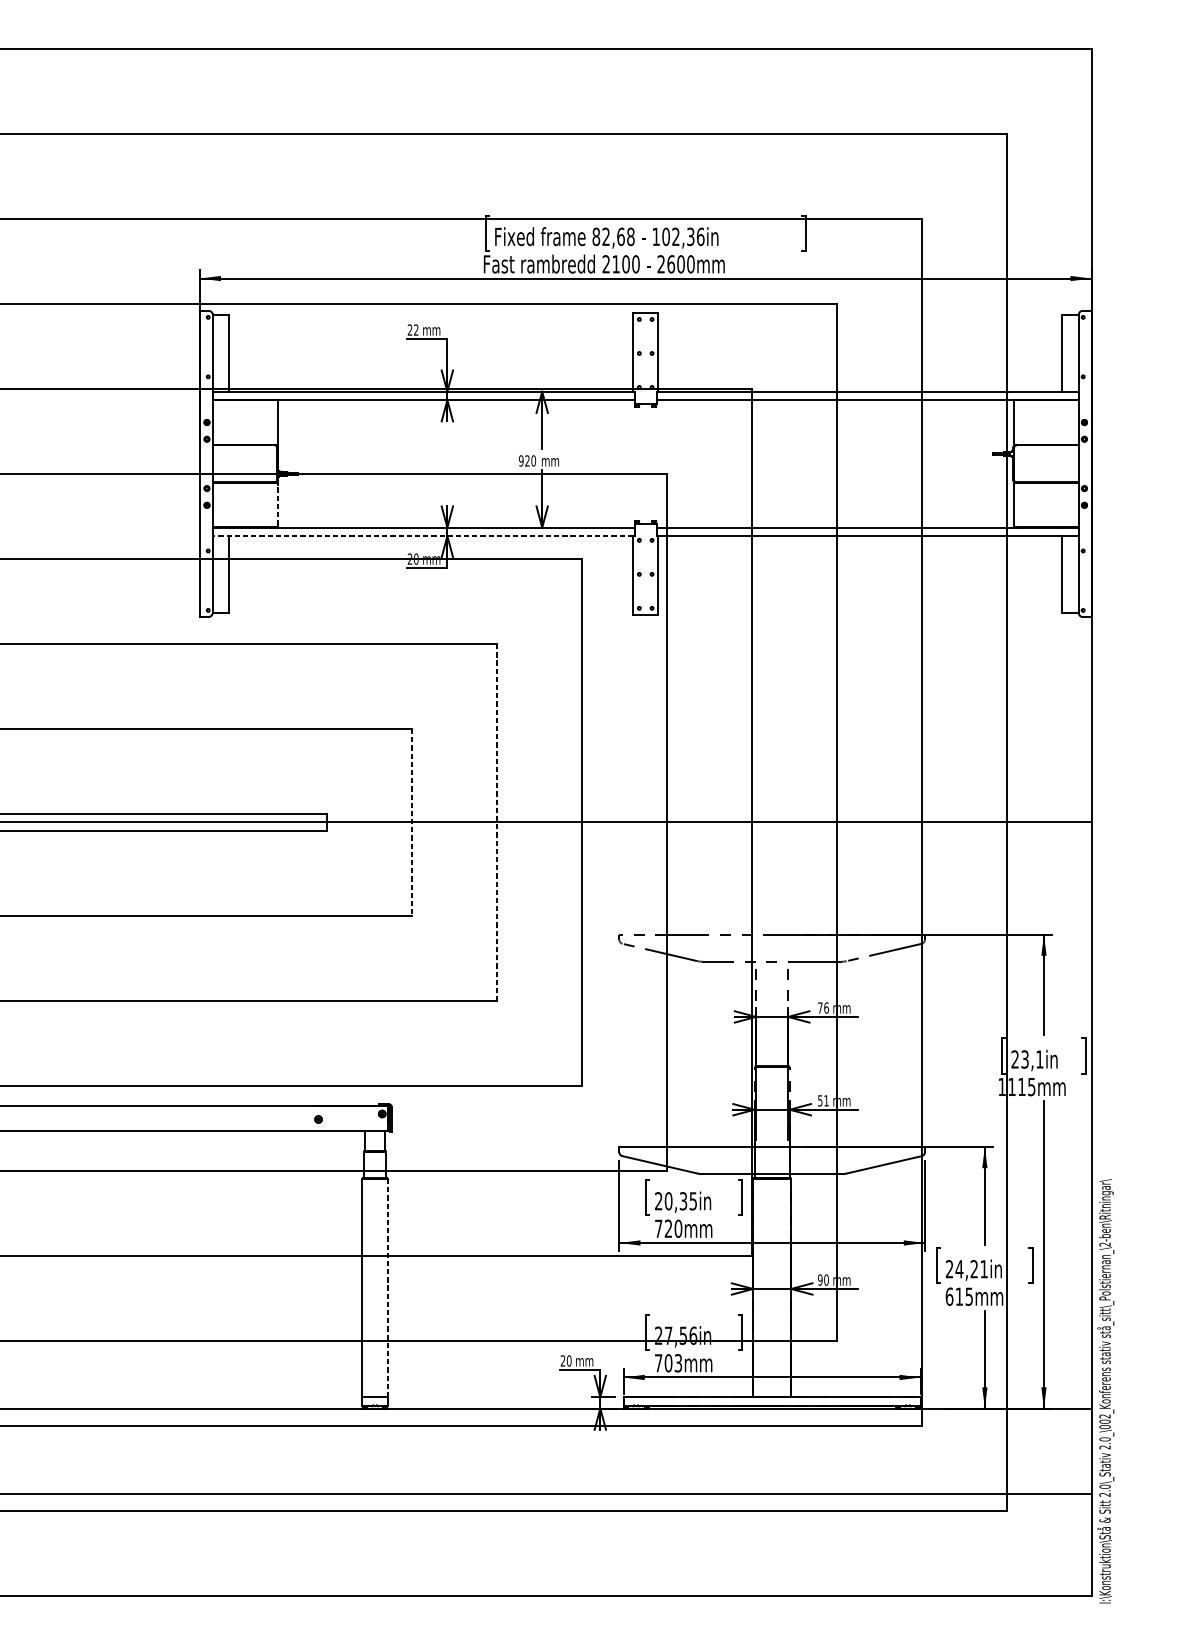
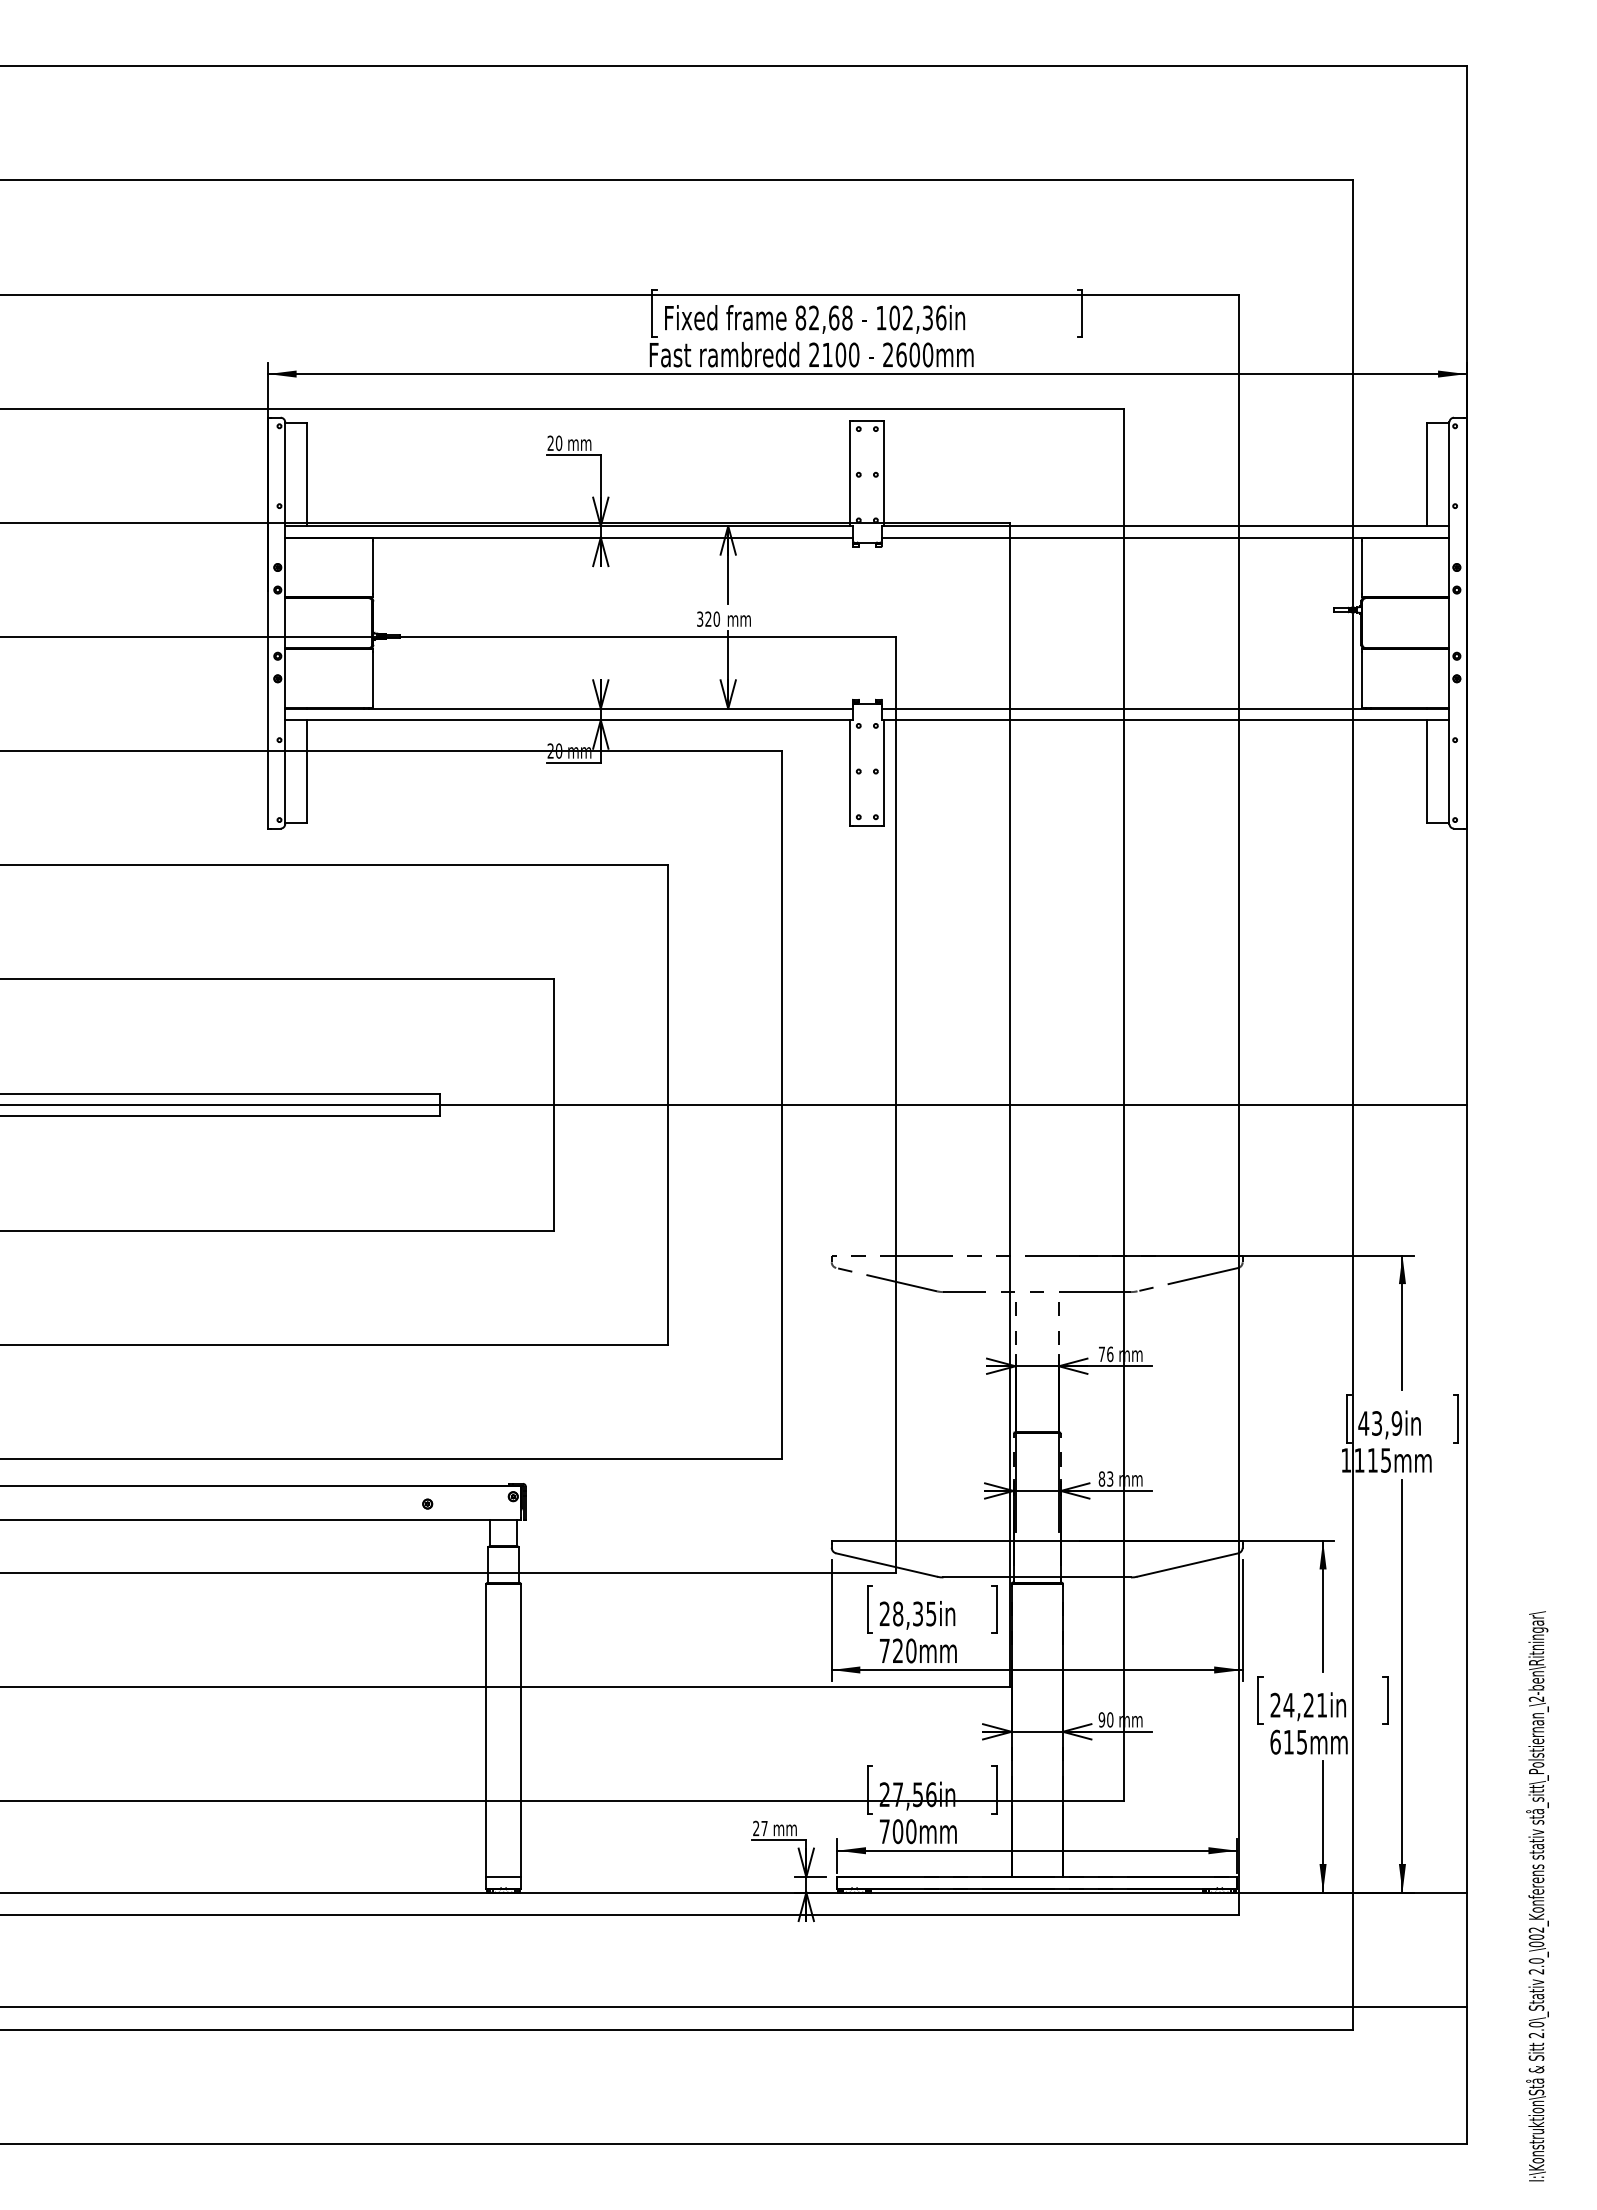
text: (415, 329) -> (558, 442), 22 -> 20
text: (520, 460) -> (699, 618), 920 -> 320
line: (277, 505) -> (372, 678), dashed -> solid
line: (422, 536) -> (567, 720), dashed -> solid
line: (412, 822) -> (553, 1104), dashed -> solid
line: (497, 822) -> (667, 1104), dashed -> solid
text: (1027, 1059) -> (1380, 1423), 23,1in -> 43,9in
text: (822, 1100) -> (1105, 1478), 51 -> 83
text: (668, 1201) -> (898, 1614), 20,35in -> 28,35in
line: (387, 1287) -> (520, 1730), dashed -> solid
text: (569, 1360) -> (764, 1828), 20 -> 27
text: (678, 1363) -> (911, 1831), 703mm -> 700mm
text: (1105, 1391) -> (1537, 1896), moved

